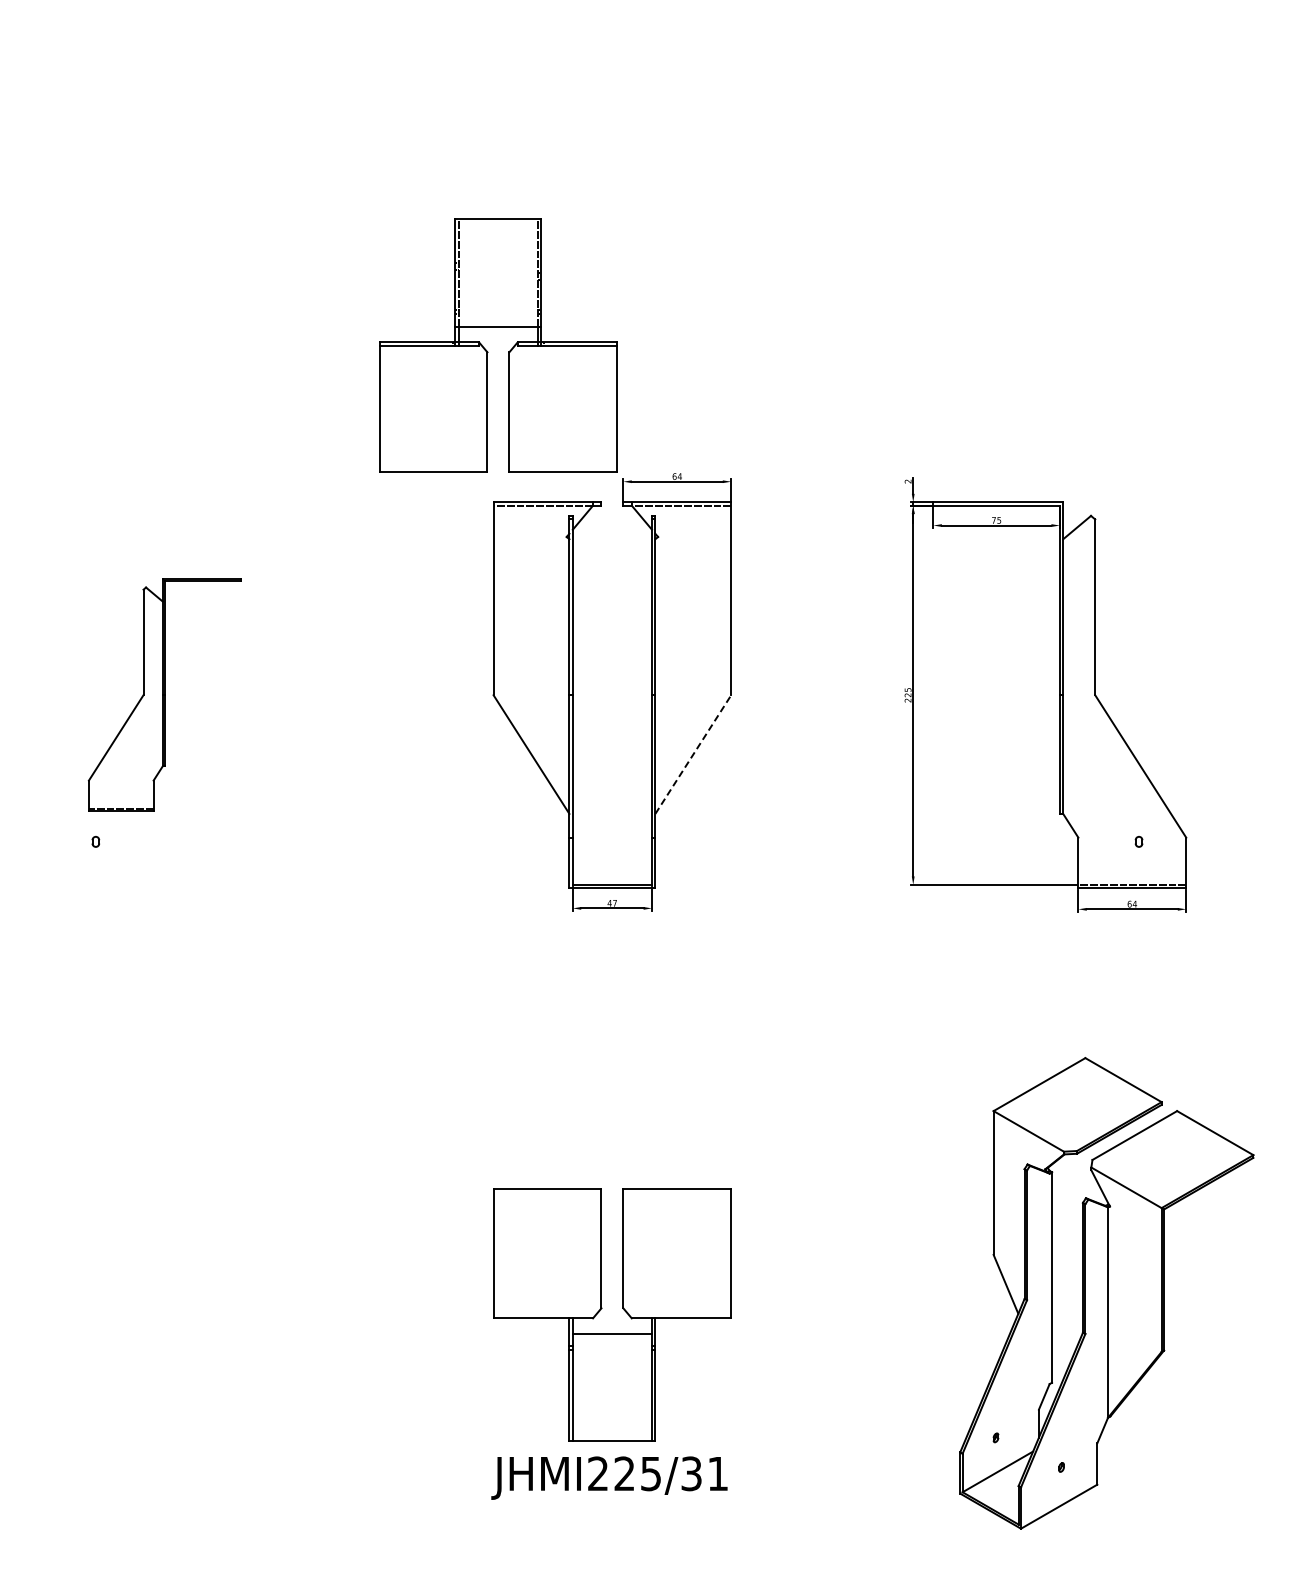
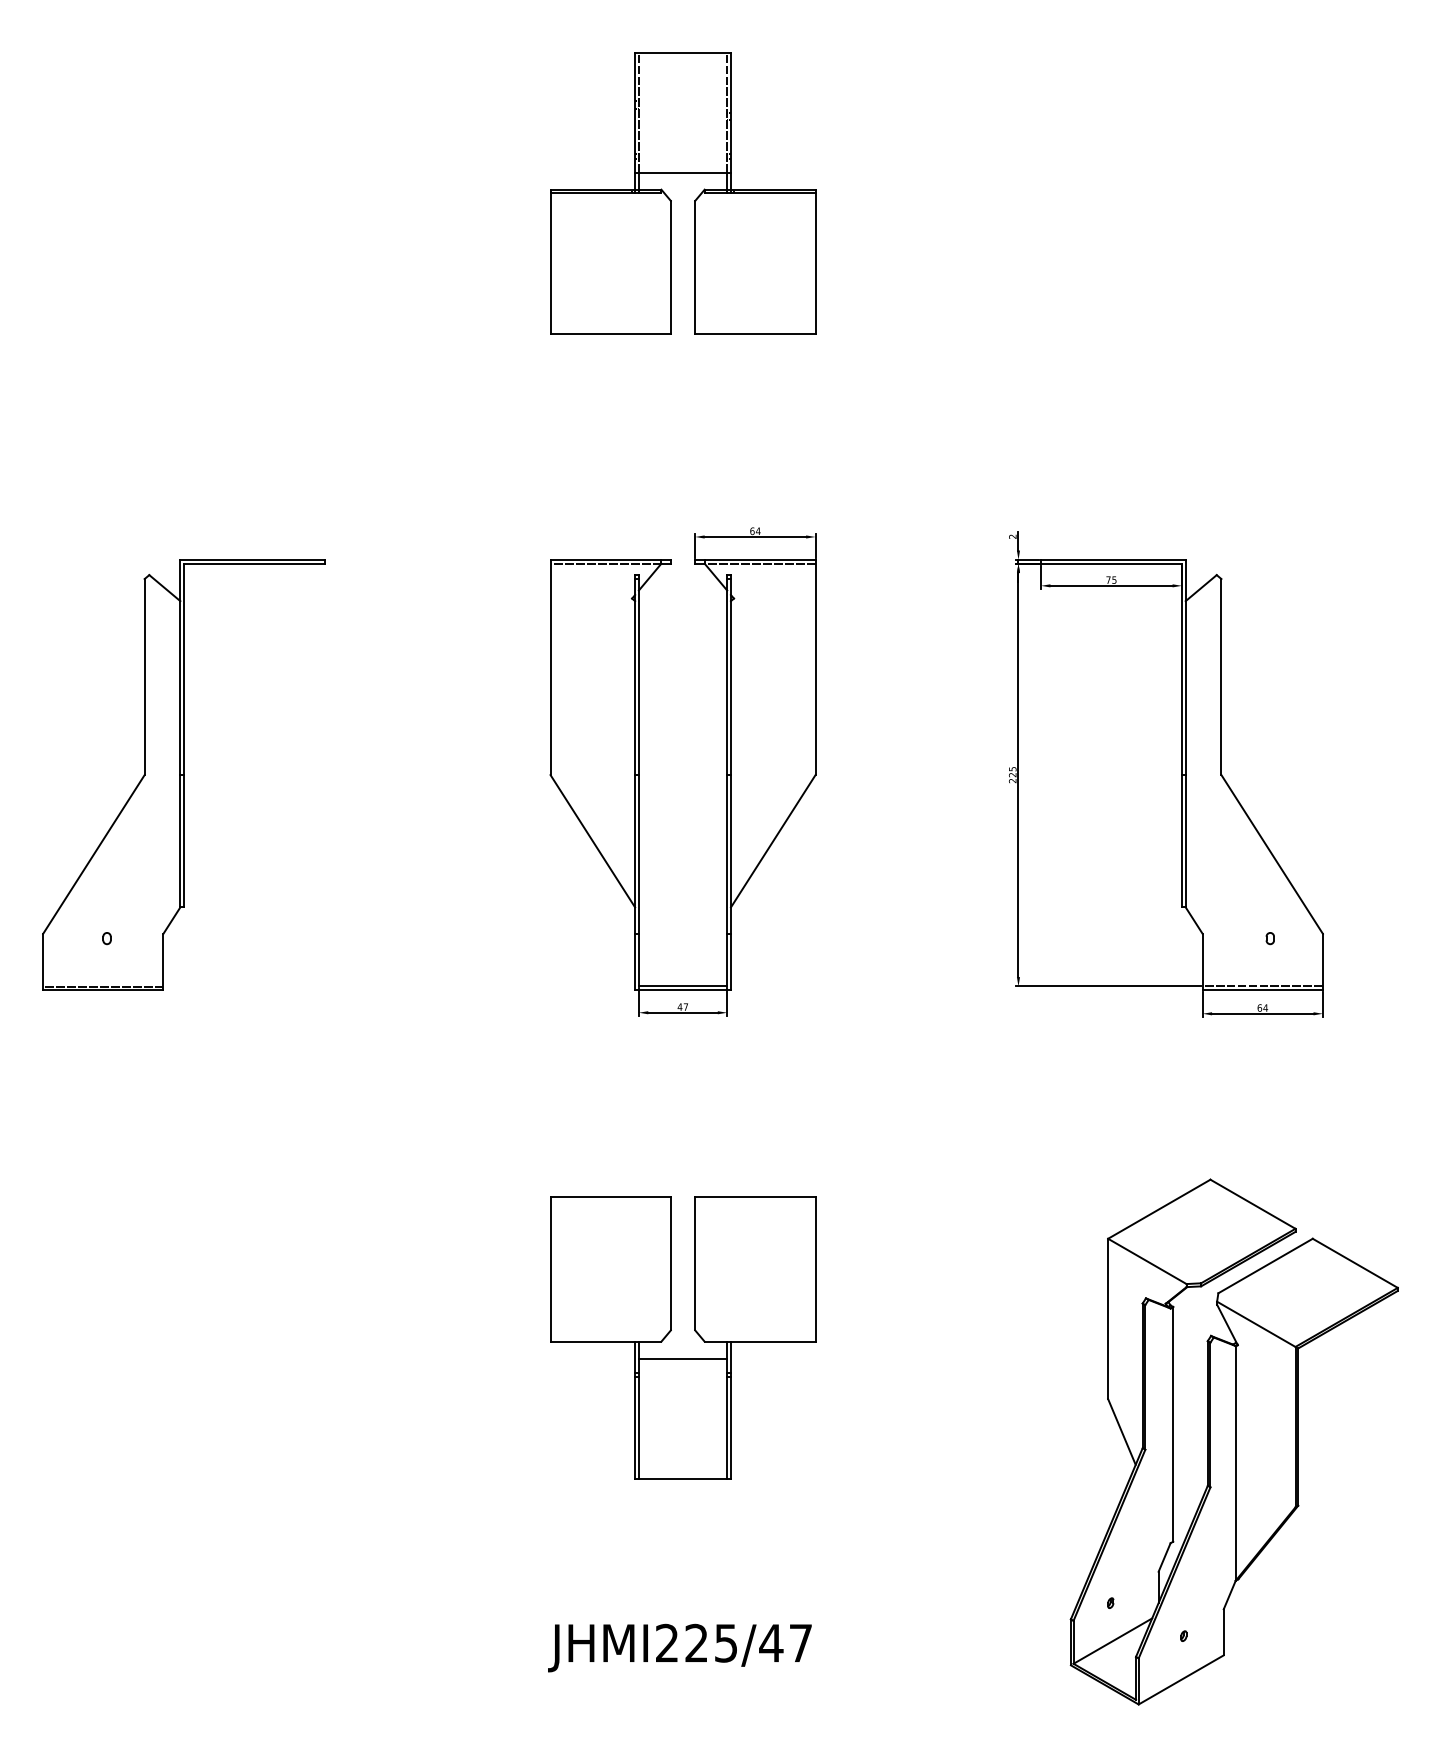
part: (508, 351) -> (694, 199), moved
part: (164, 694) -> (183, 774), size x1.67
line: (693, 754) -> (773, 841), dashed -> solid
part: (602, 1308) -> (671, 1330), moved
text: (703, 1473) -> (784, 1642), JHMI225/31 -> JHMI225/47

